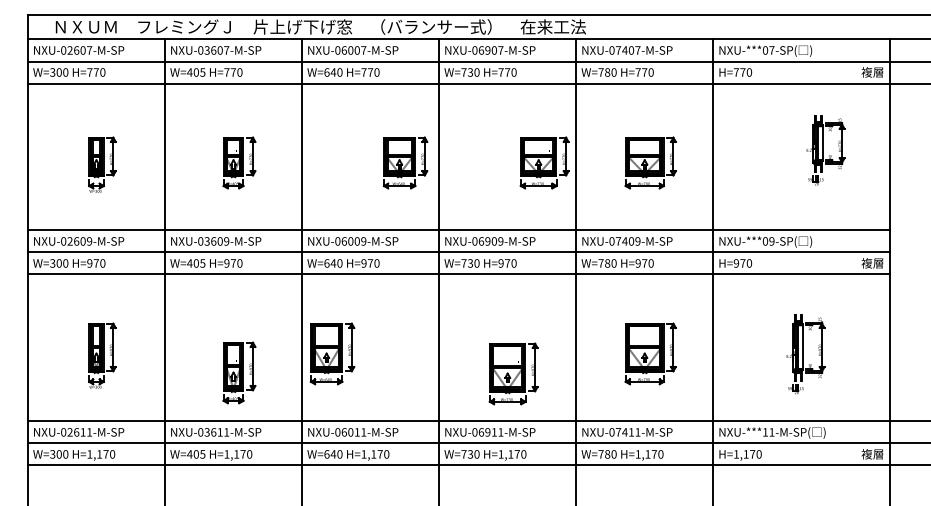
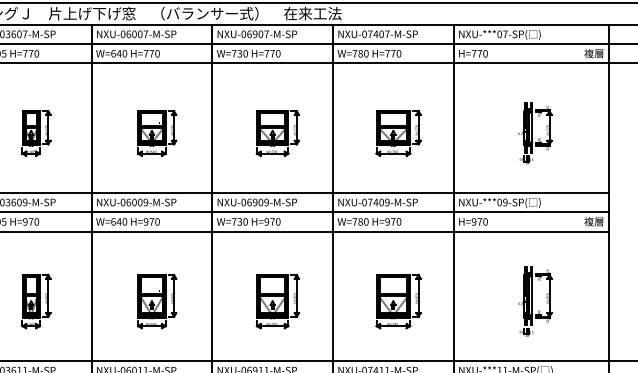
part: (825, 150) -> (534, 133), moved
part: (405, 162) -> (157, 133), moved
part: (544, 162) -> (277, 133), moved
part: (332, 353) -> (157, 301), moved
part: (239, 372) -> (36, 301), moved
part: (513, 373) -> (277, 301), moved

